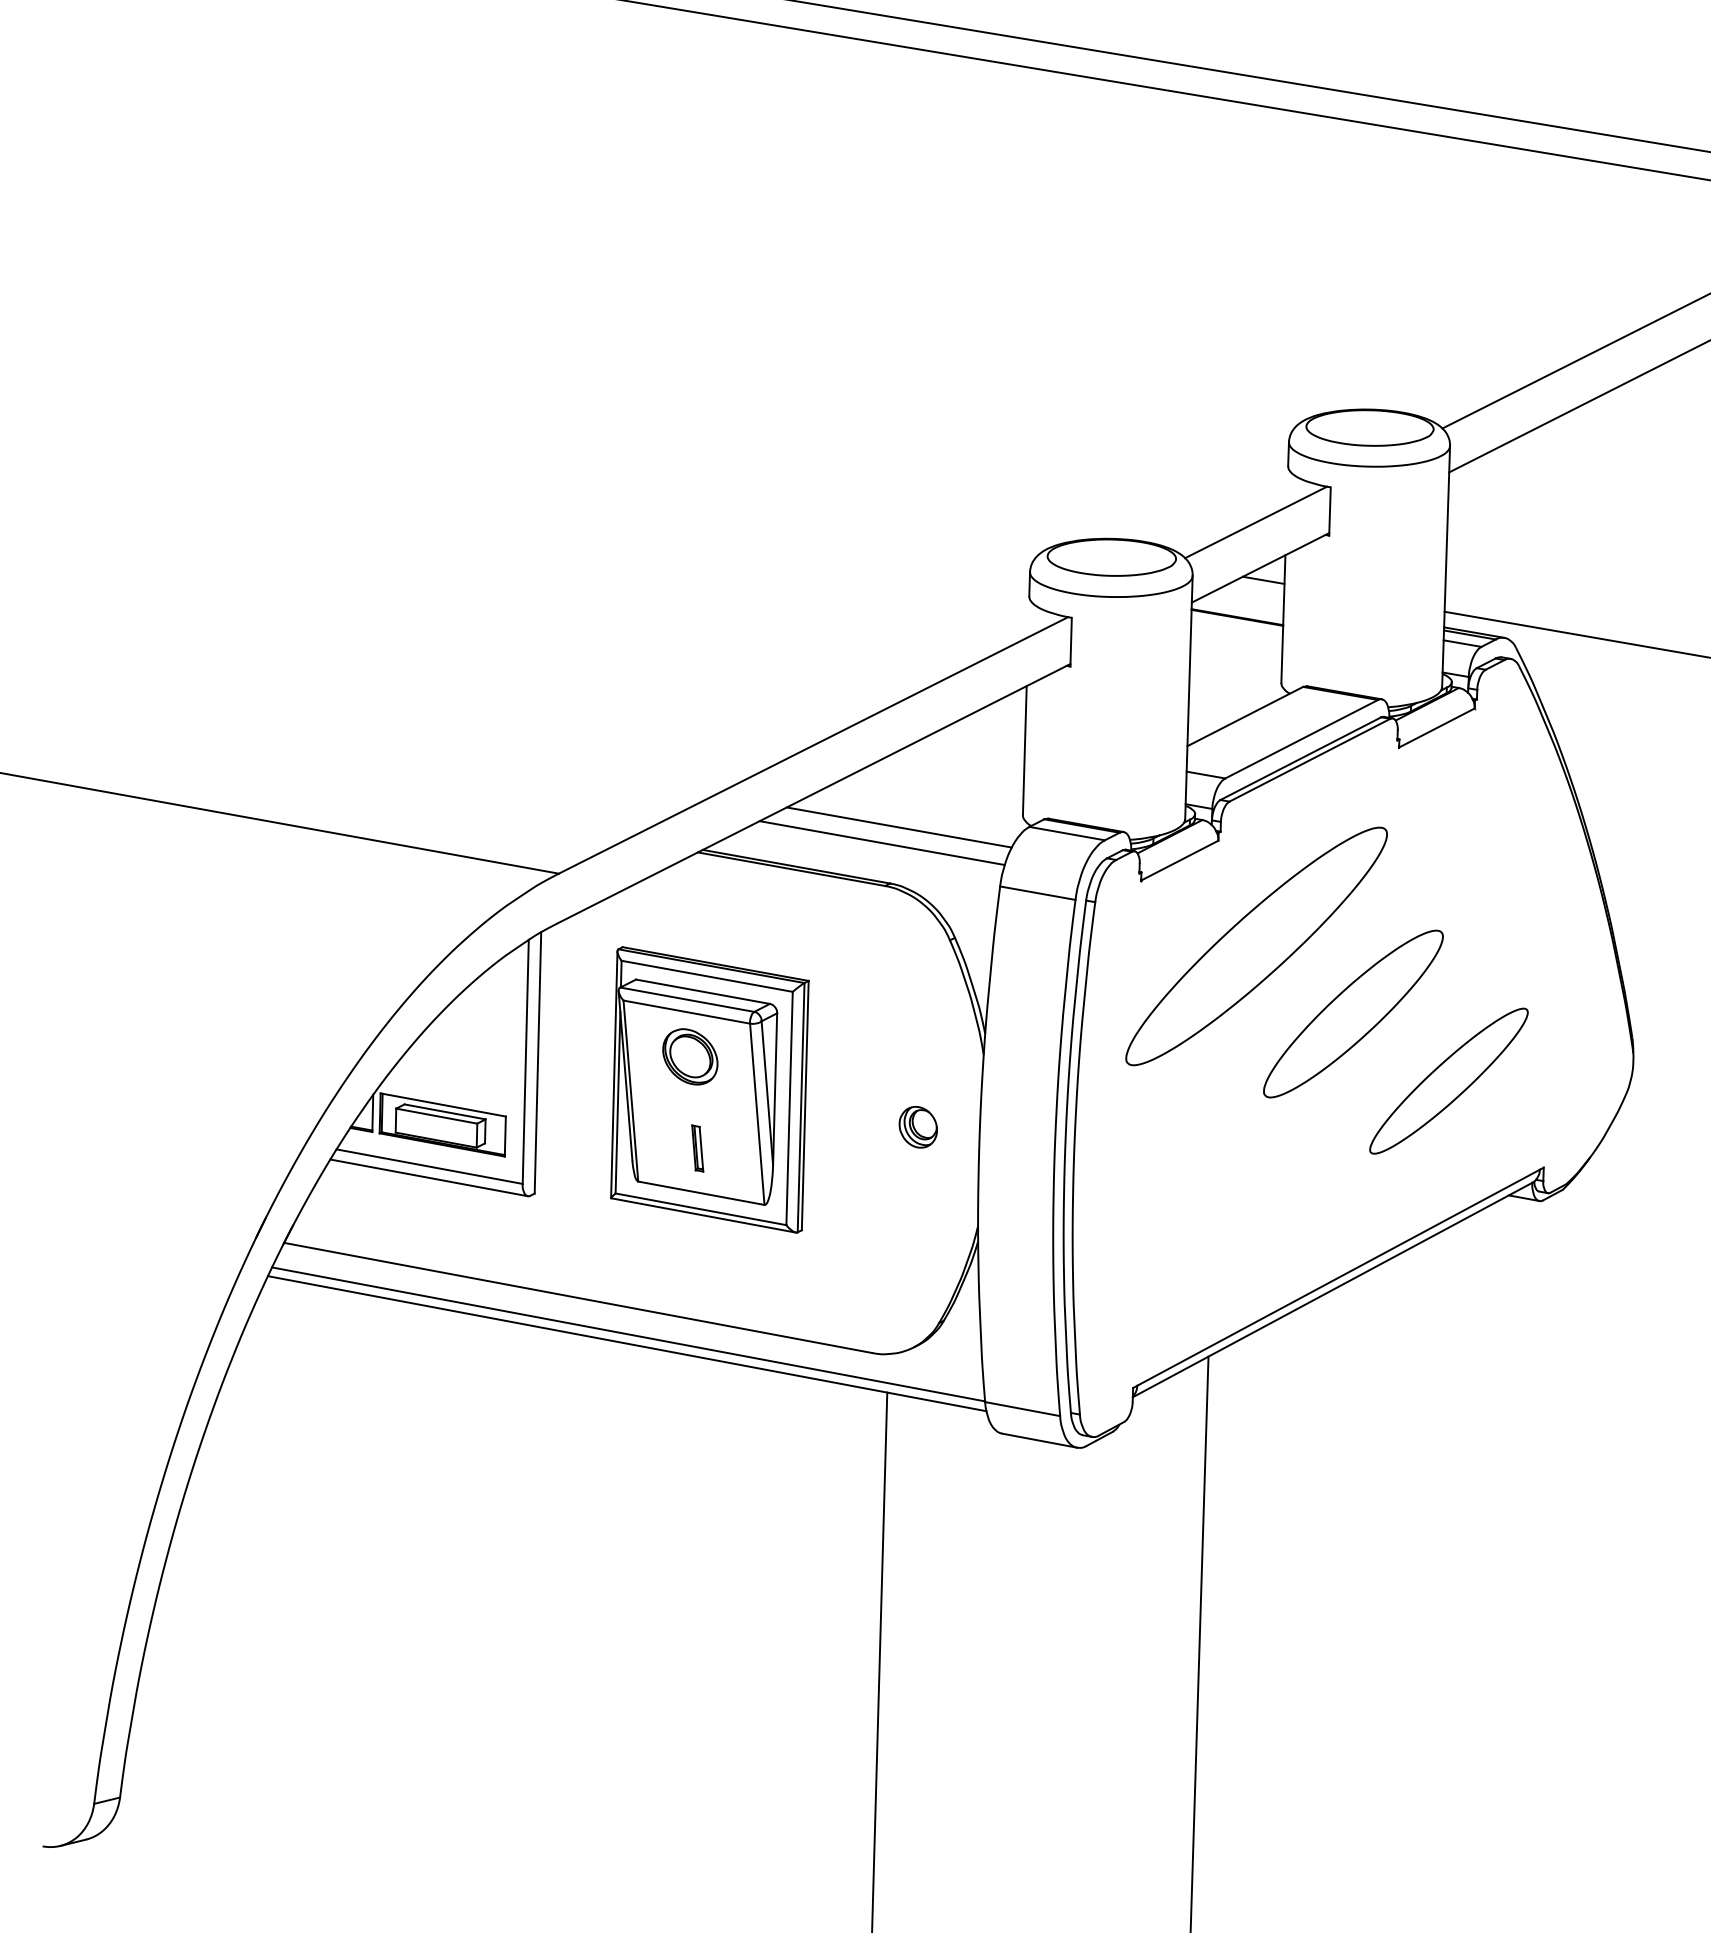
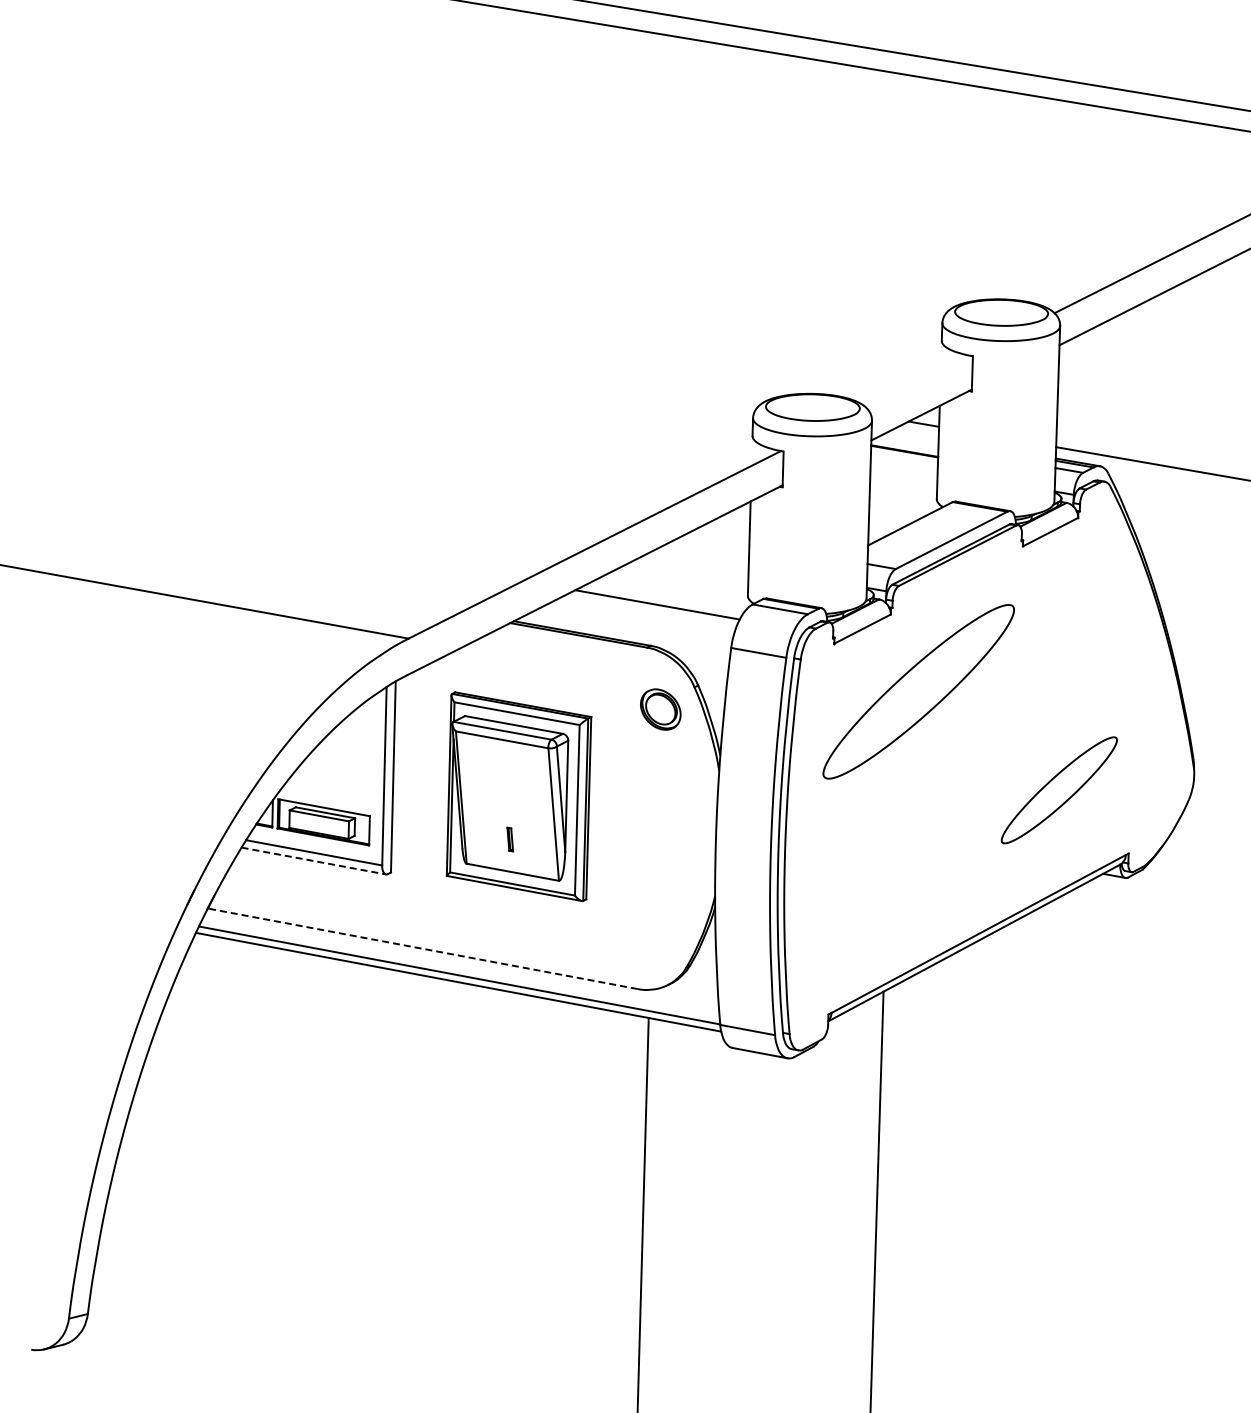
line: (1256, 521) -> (918, 381), removed
line: (881, 843) -> (644, 616), removed
part: (1353, 1014) -> (989, 741), removed
part: (689, 1056) -> (660, 709), moved
part: (917, 1126) -> (670, 823), removed
part: (698, 1148) -> (510, 839), size x0.7
line: (430, 1178) -> (314, 861), solid -> dashed
line: (577, 1297) -> (422, 948), solid -> dashed

